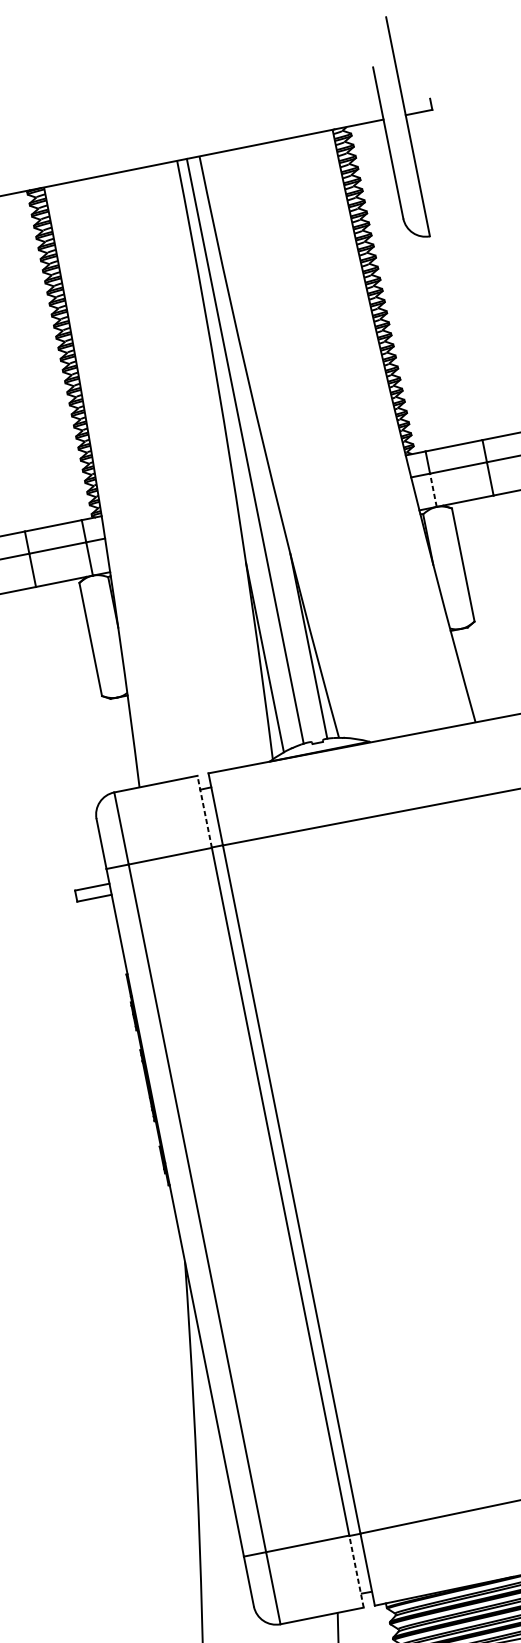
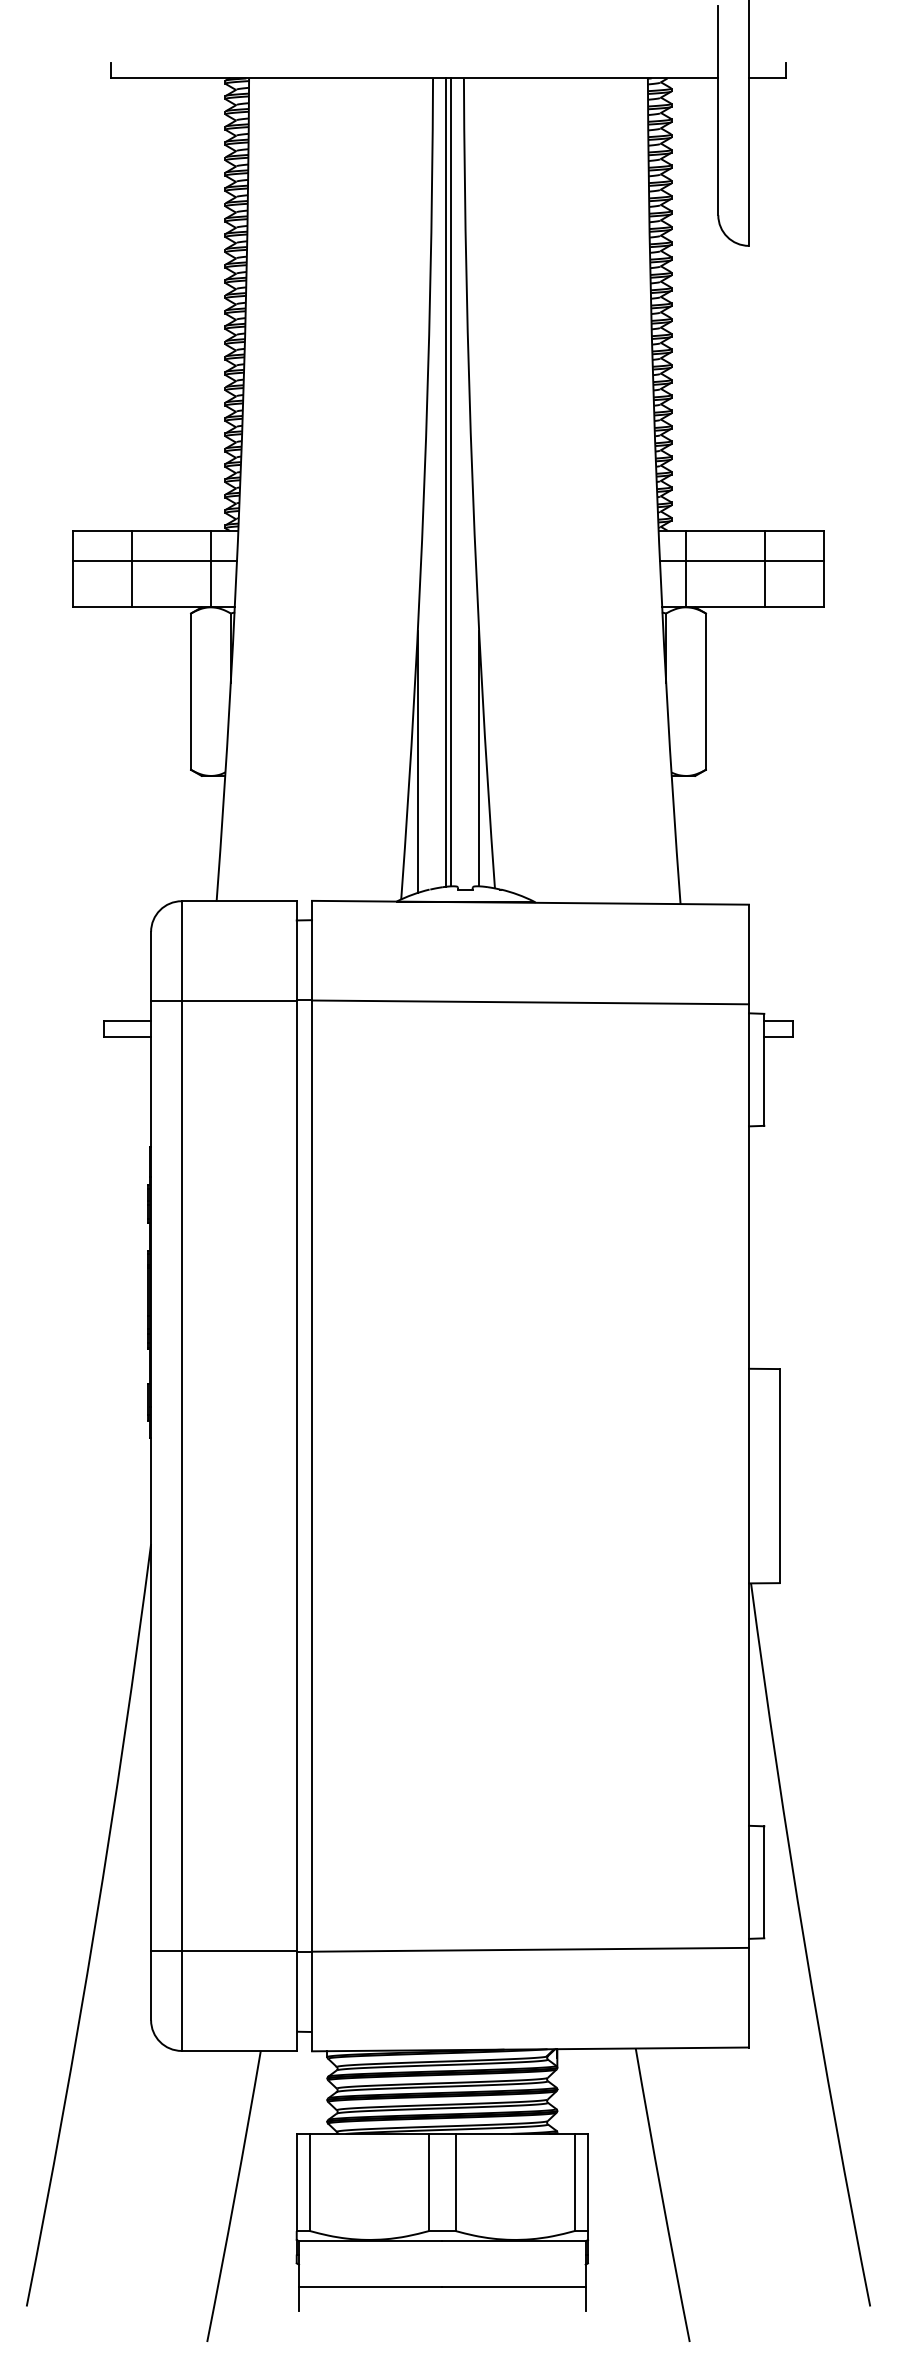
line: (248, 450) -> (450, 482), added
line: (433, 490) -> (686, 584), dashed -> solid
line: (204, 812) -> (296, 951), dashed -> solid
line: (356, 1571) -> (296, 2001), dashed -> solid

